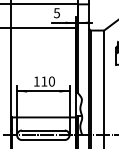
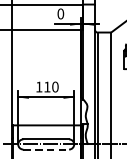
text: (57, 13) -> (61, 14), 5 -> 0
line: (43, 140) -> (46, 150), solid -> dashed

